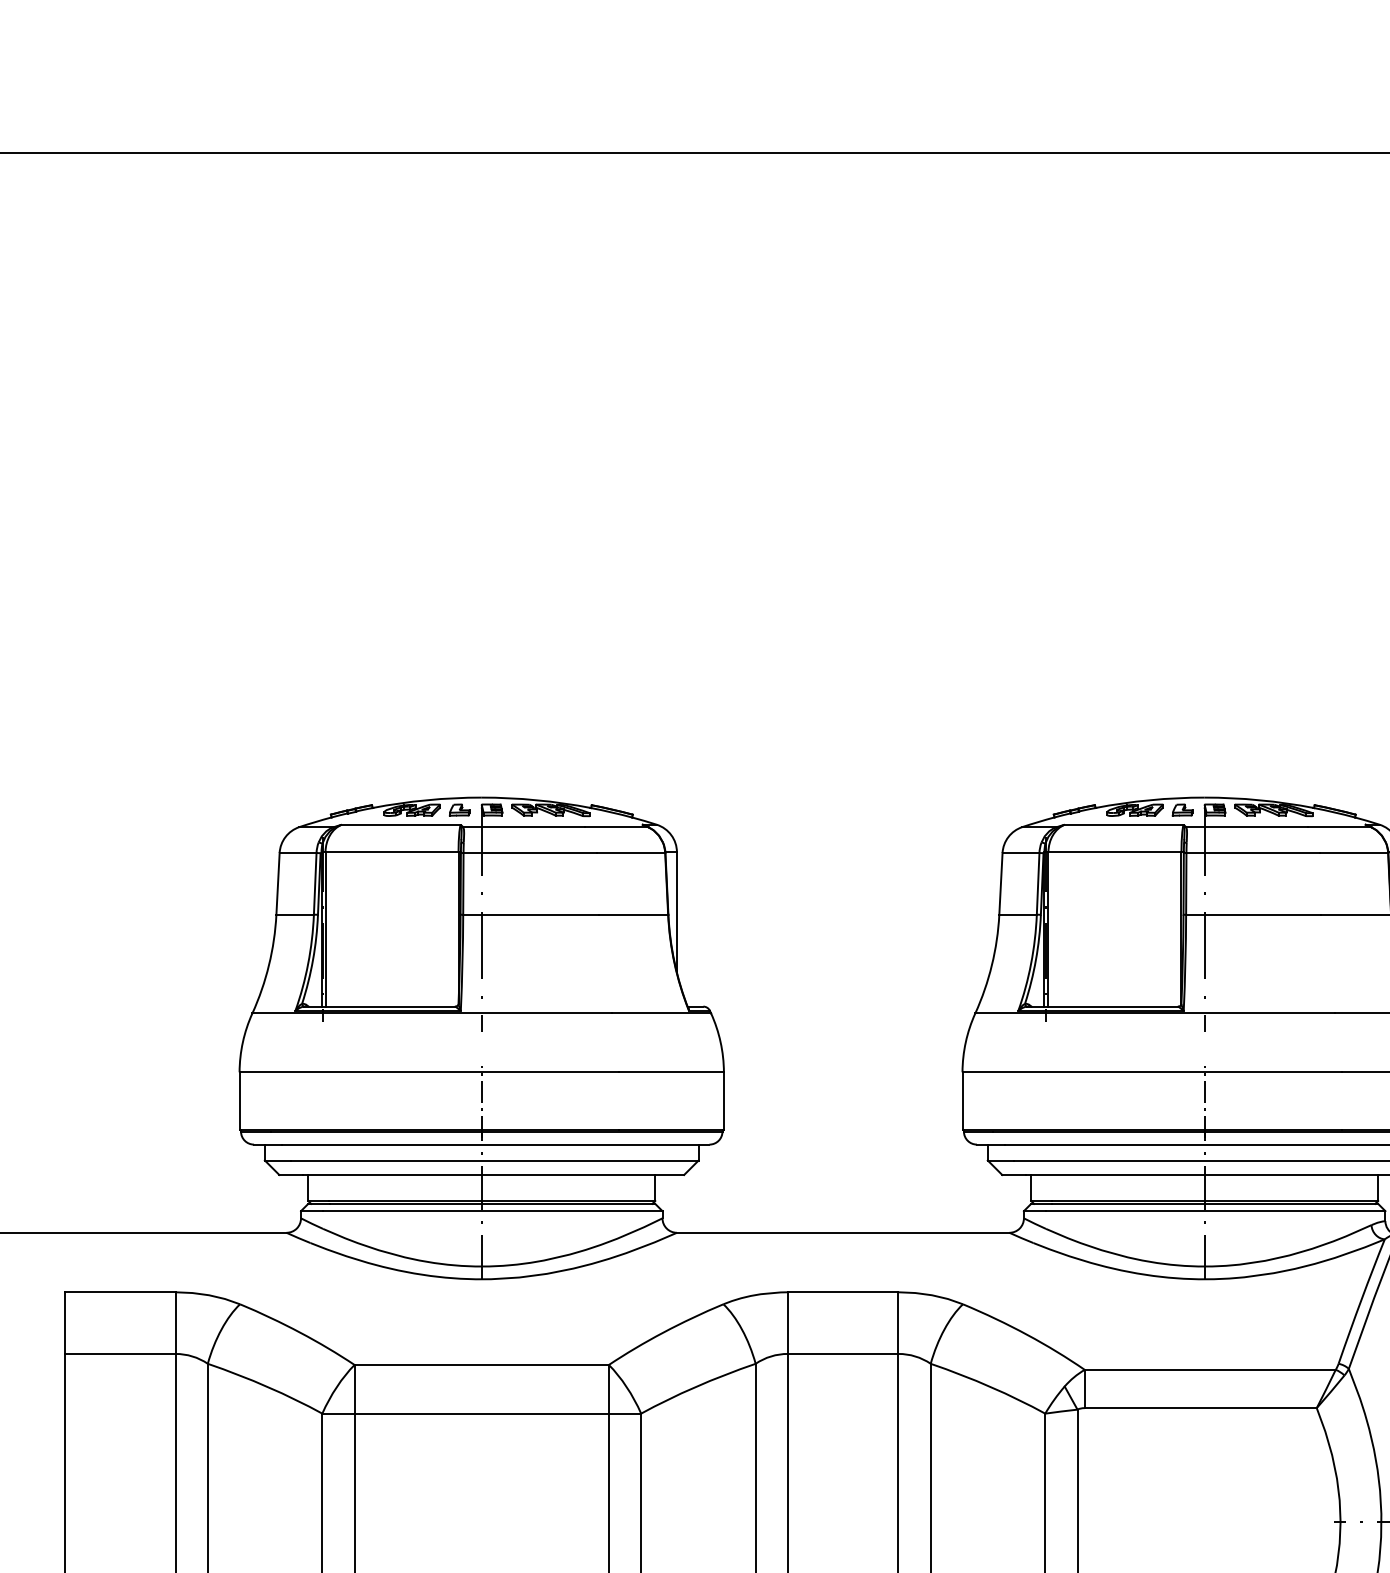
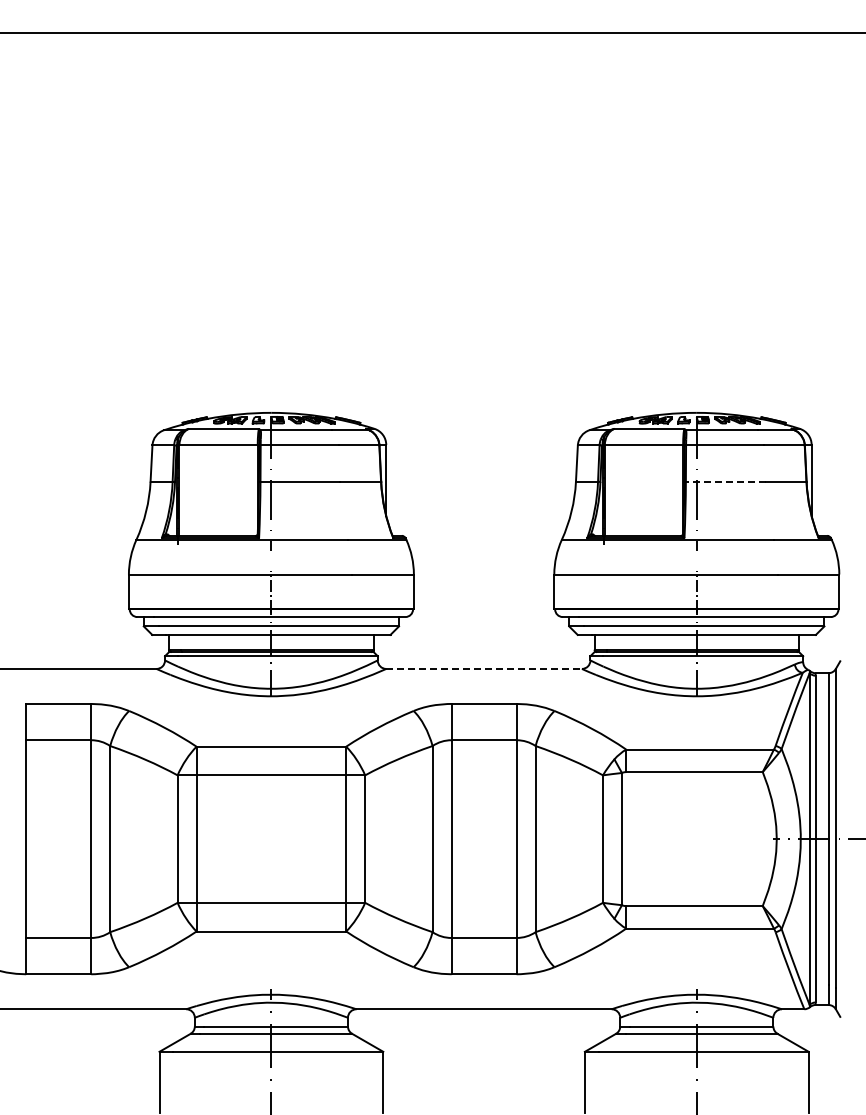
line: (1253, 914) -> (725, 481), solid -> dashed
line: (843, 1232) -> (484, 668), solid -> dashed

